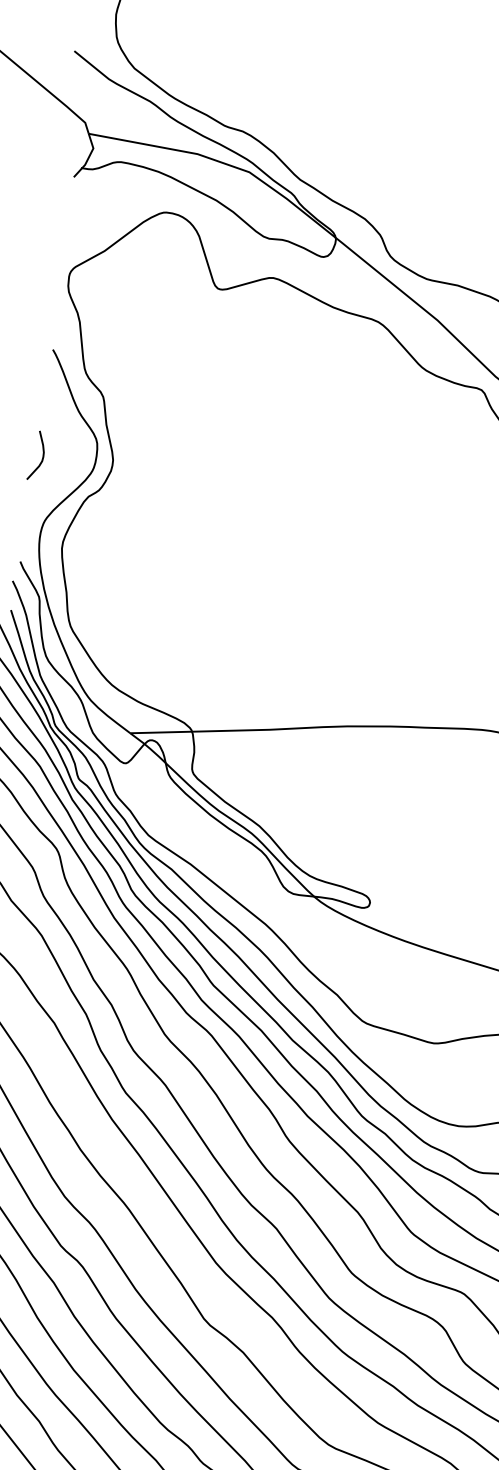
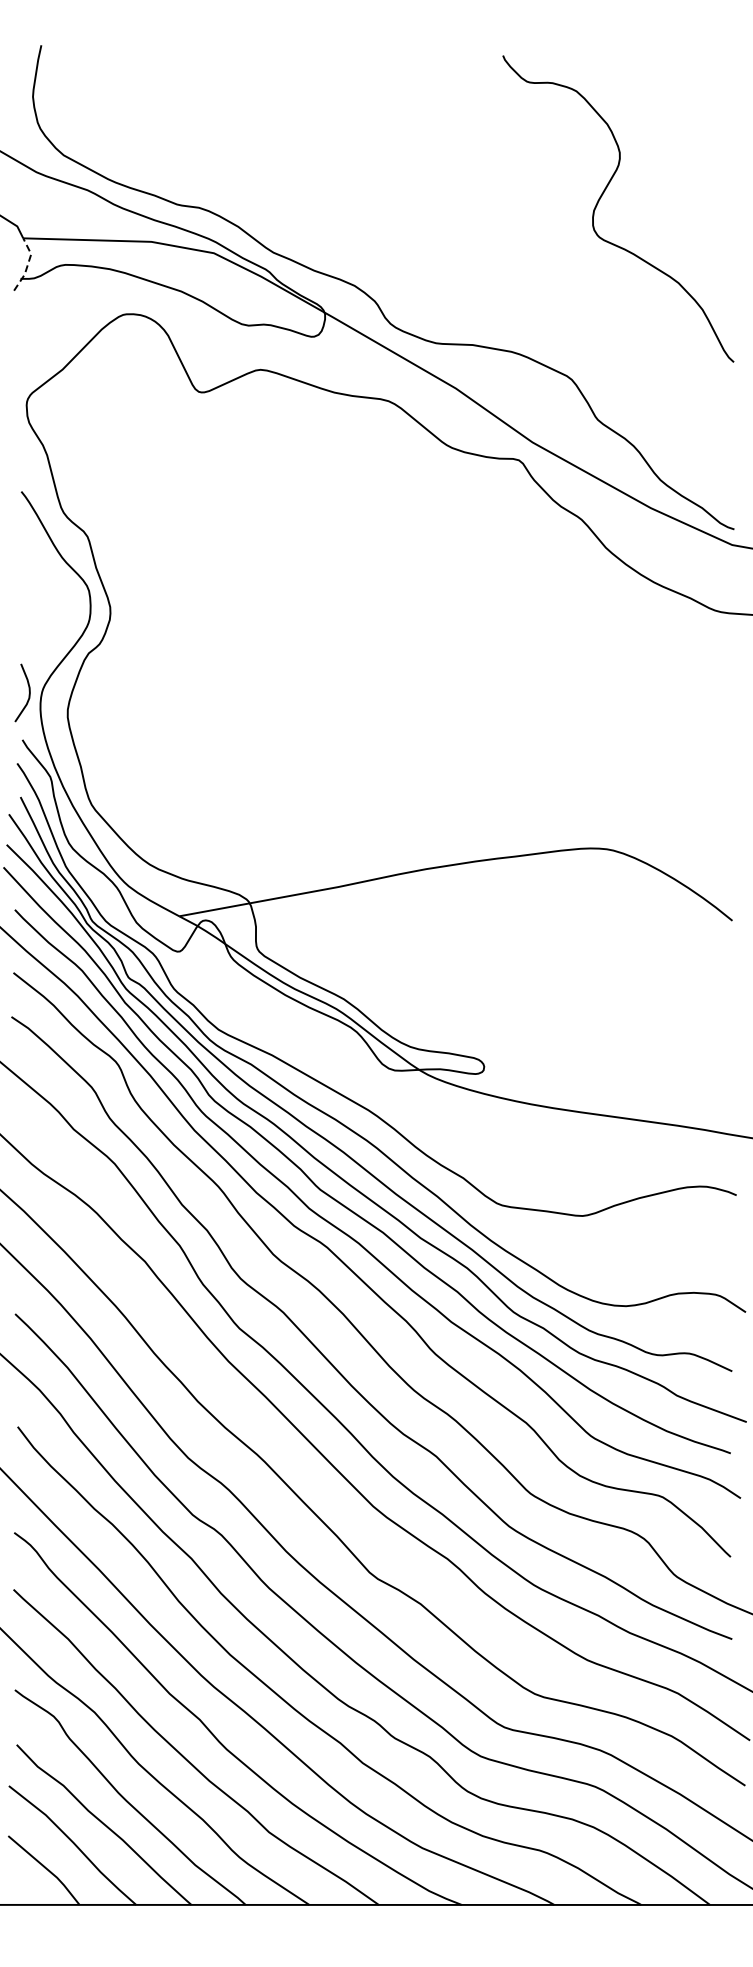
line: (88, 157) -> (27, 265), solid -> dashed
curve: (42, 455) -> (28, 691), moved

